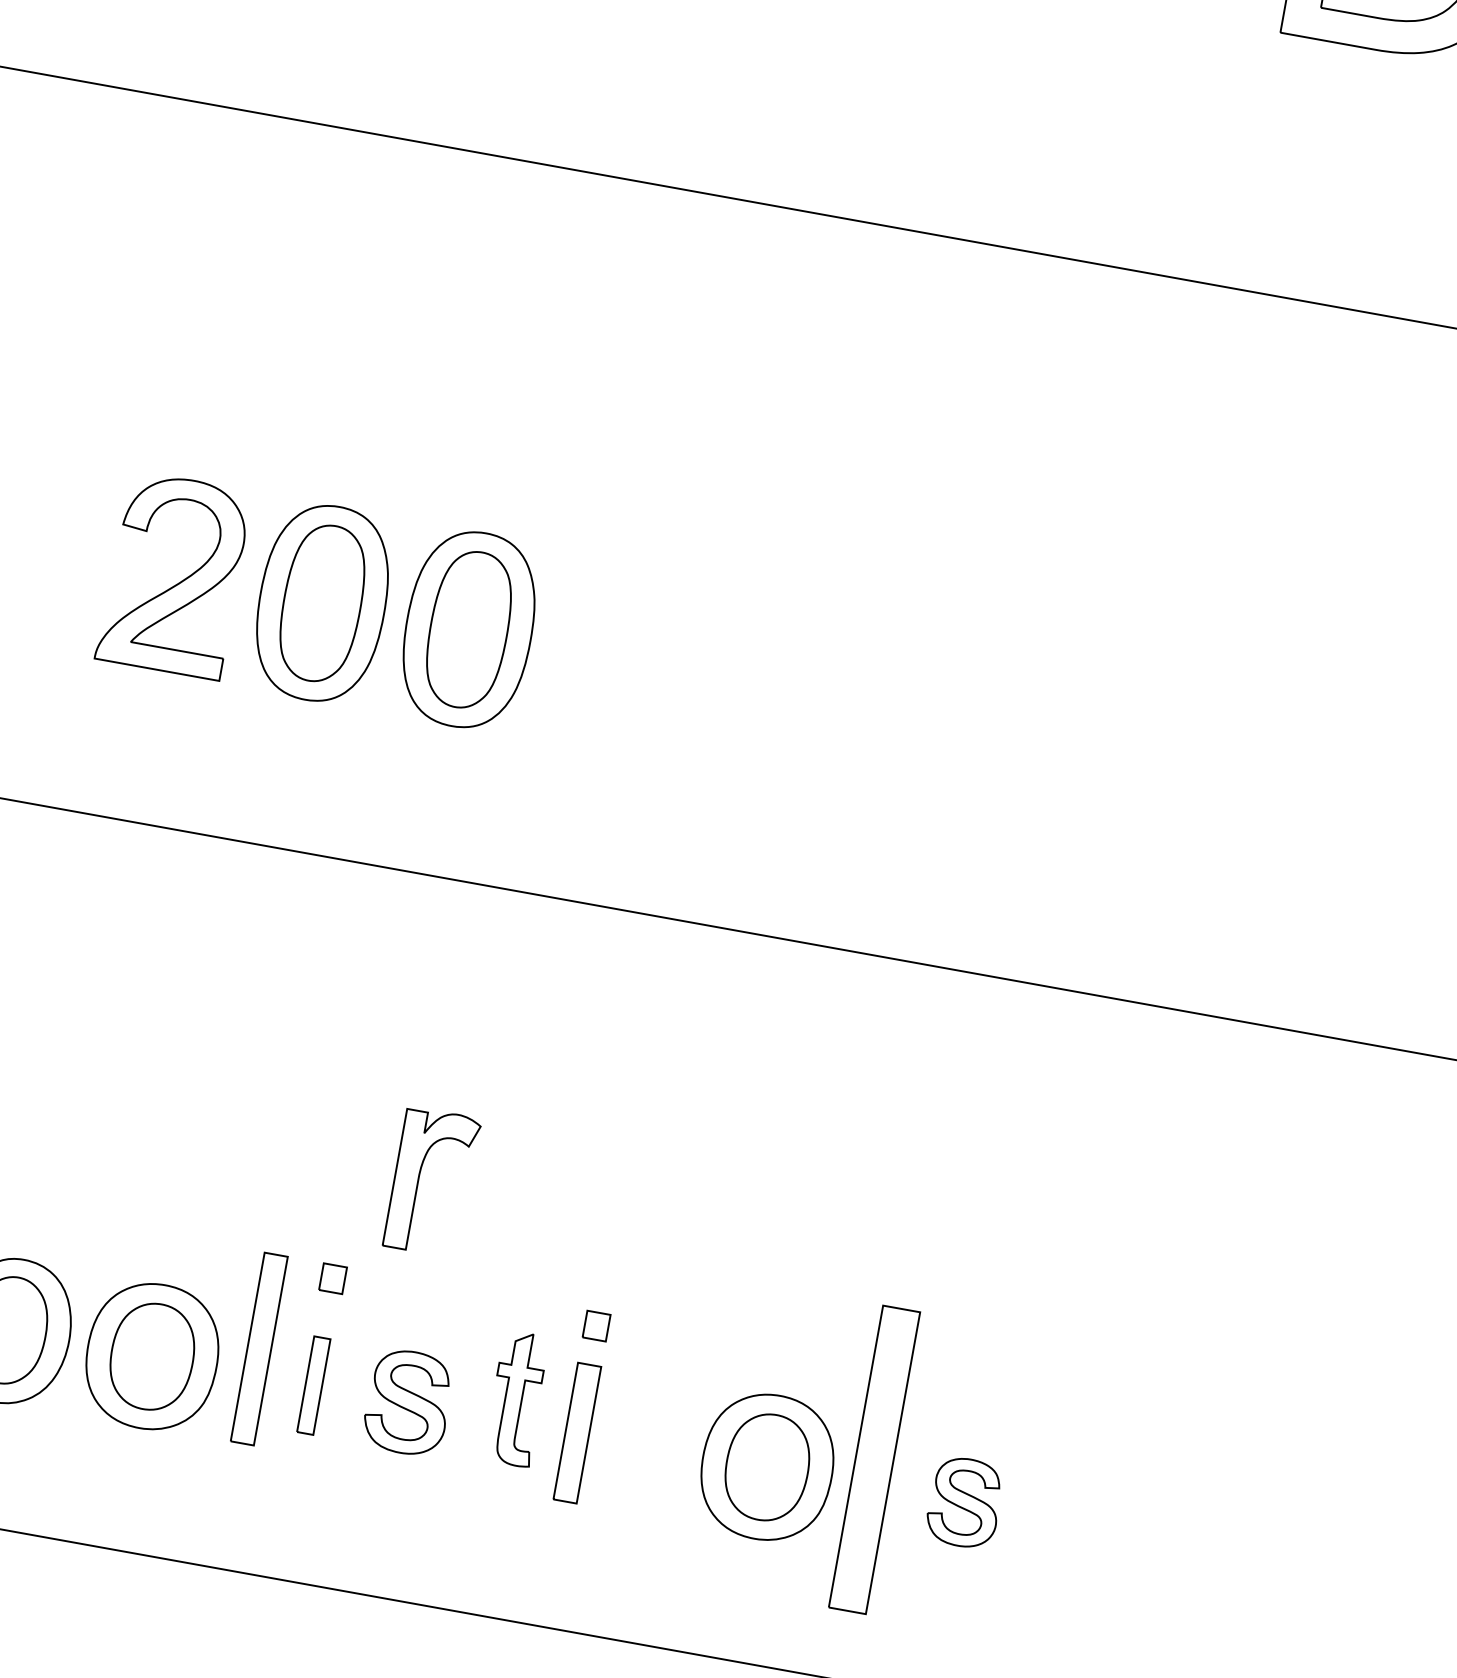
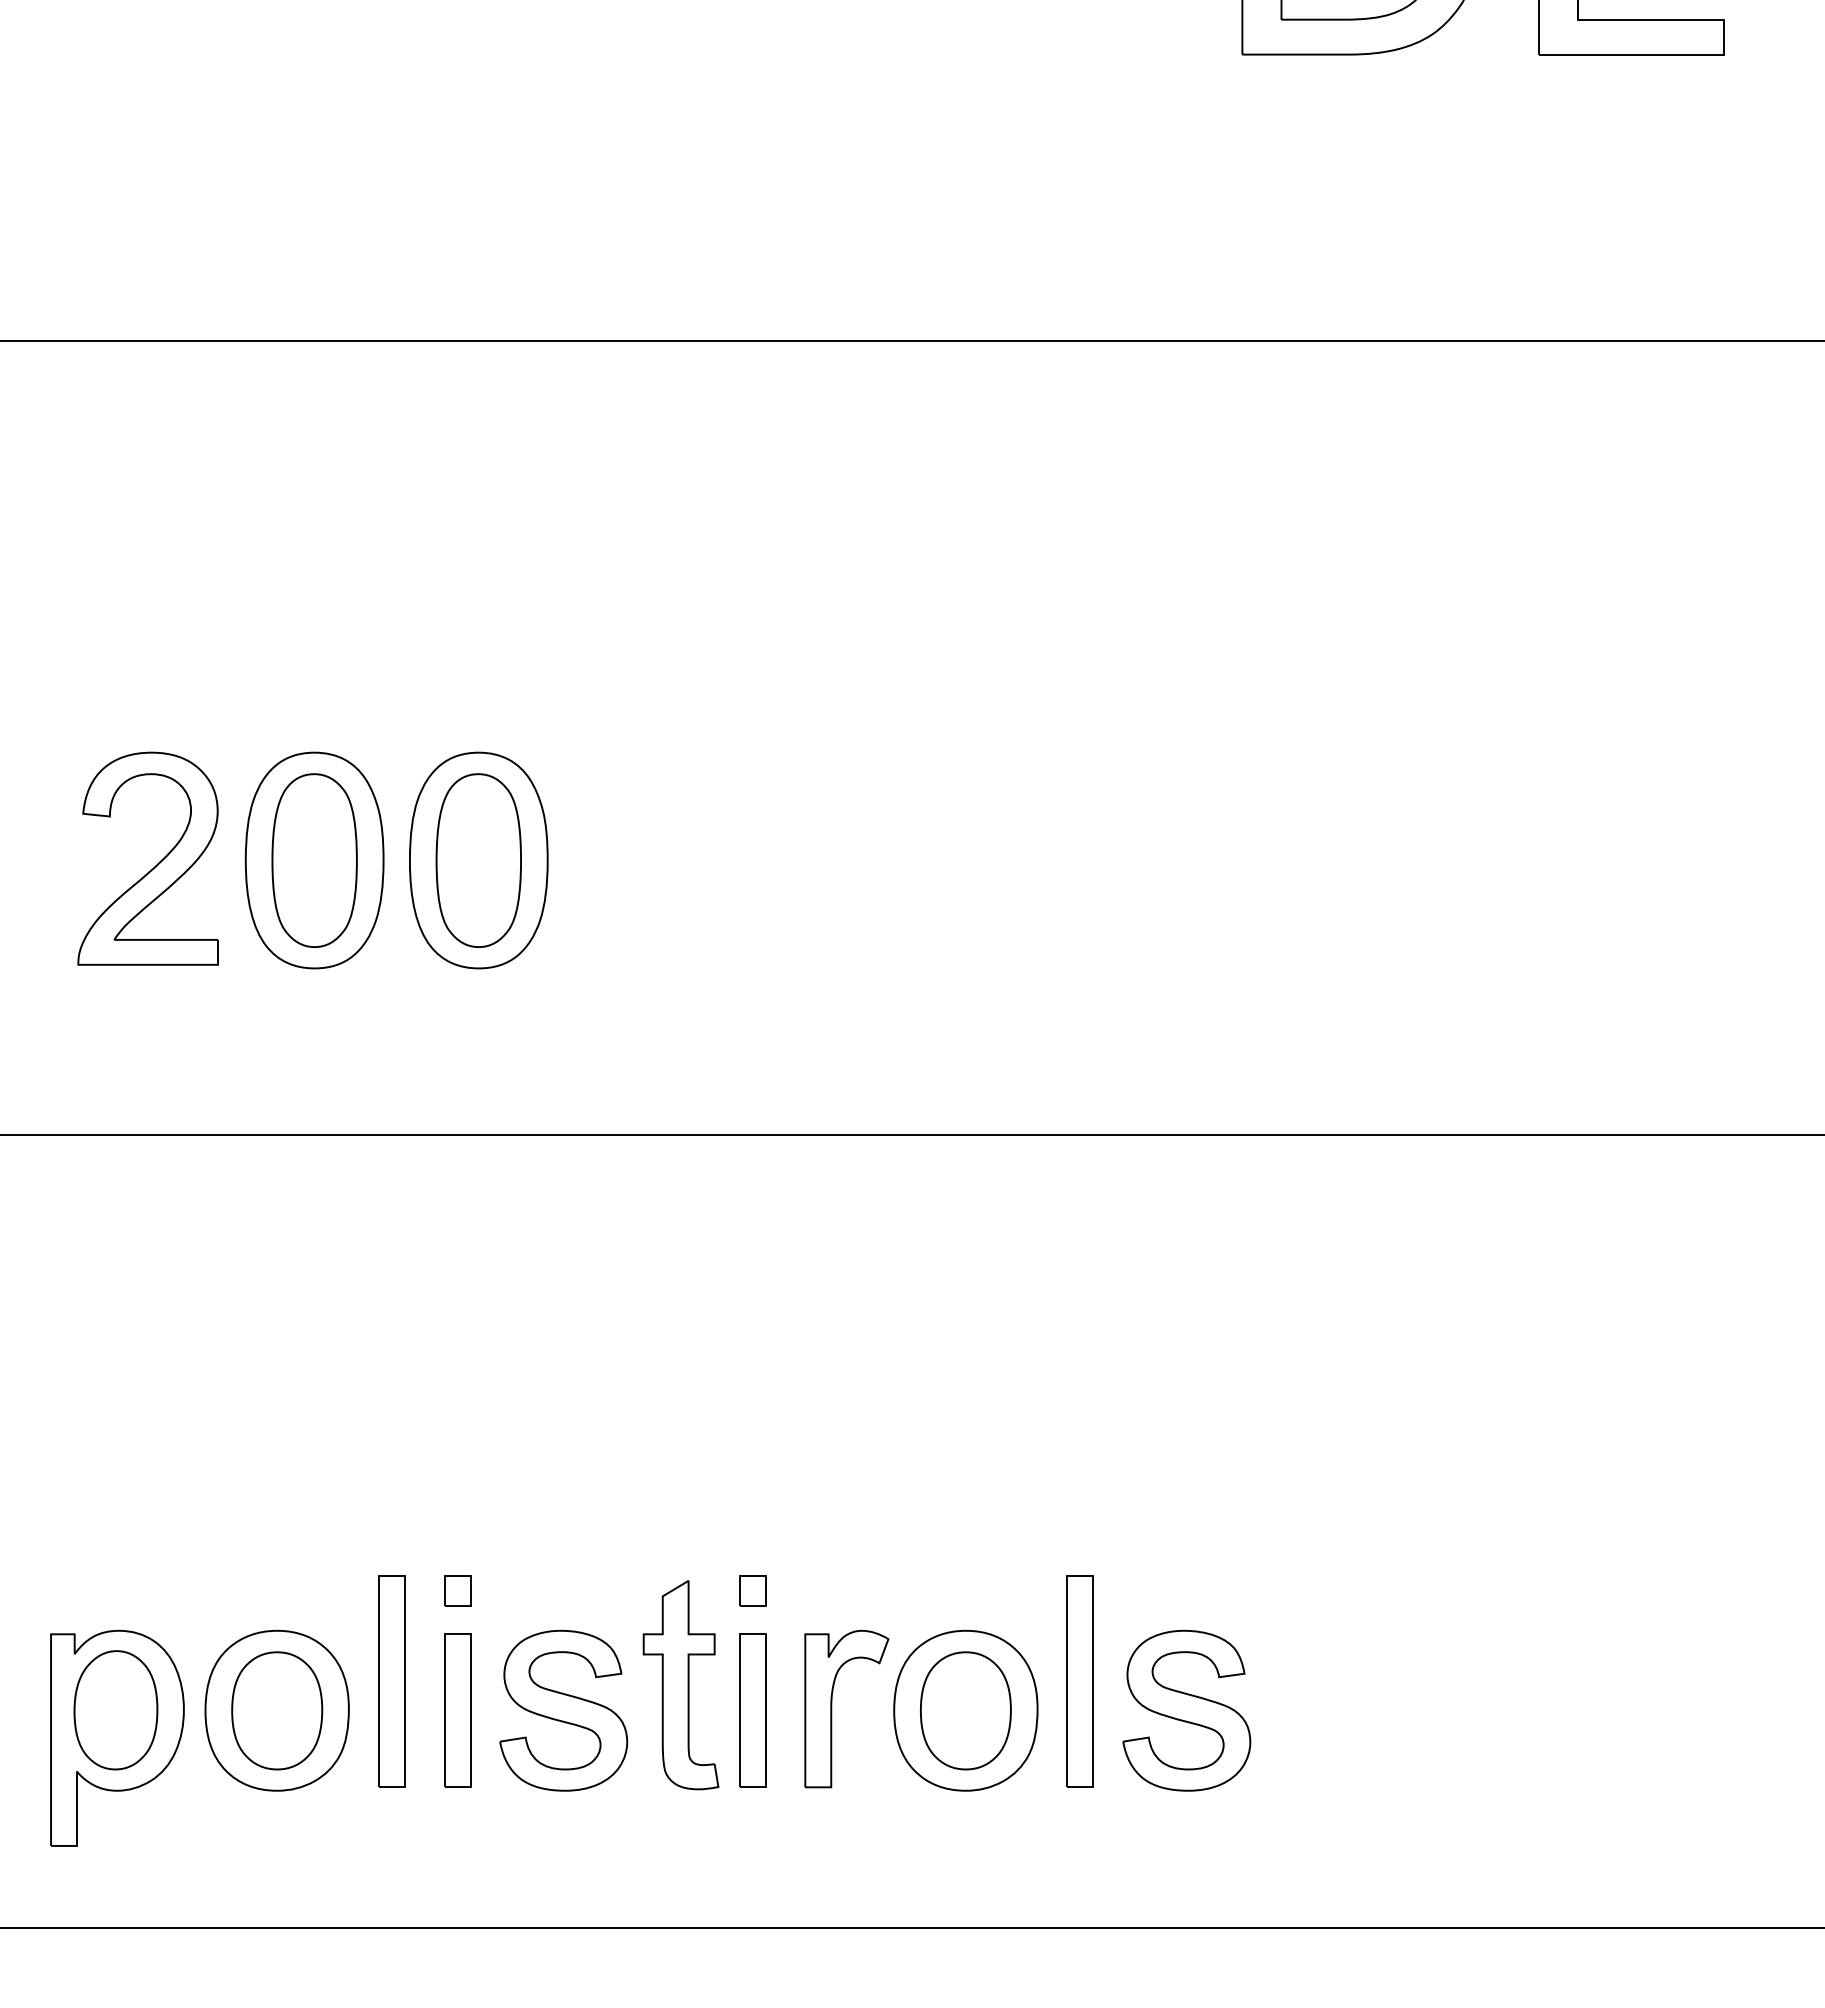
part: (419, 1179) -> (832, 1708), moved
part: (313, 1385) -> (457, 1710), size x1.43
part: (516, 1398) -> (680, 1685), size x1.43
part: (408, 1402) -> (563, 1710), size x1.43
part: (873, 1459) -> (1079, 1681), size x0.62
part: (964, 1502) -> (1186, 1710), size x1.67

